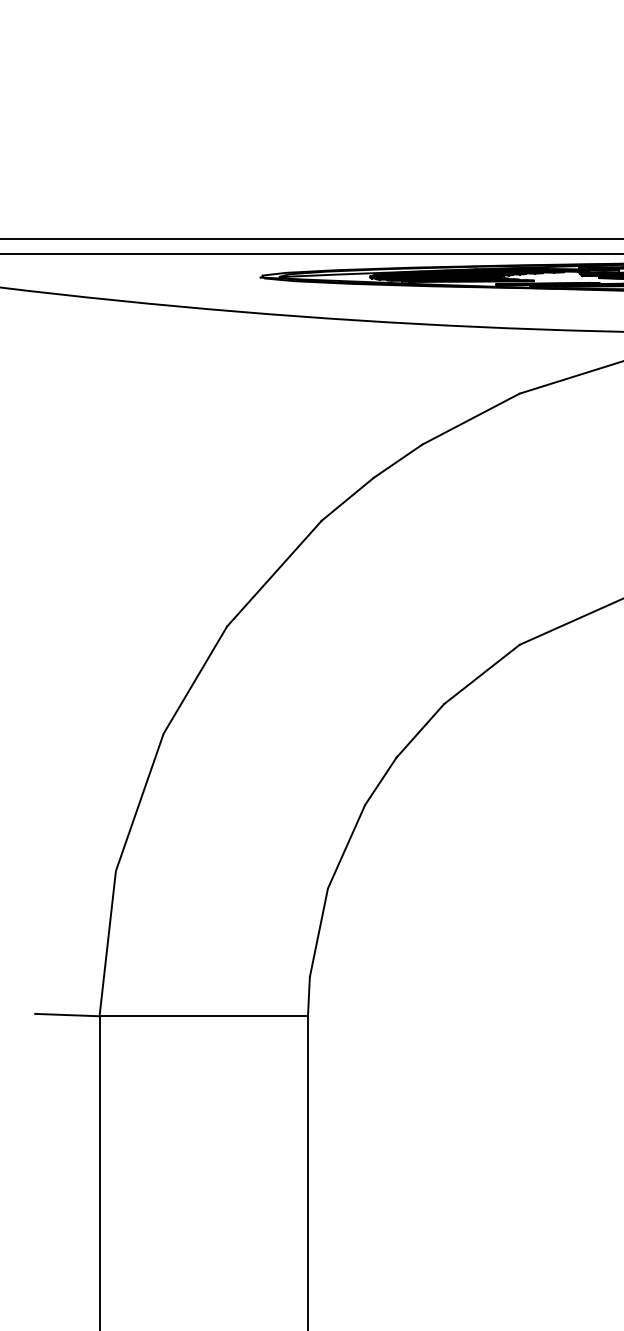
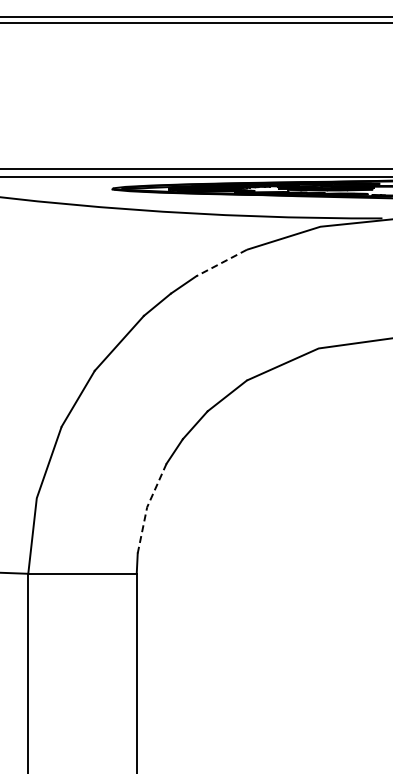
line: (470, 420) -> (221, 263), solid -> dashed
line: (328, 888) -> (147, 507), solid -> dashed

